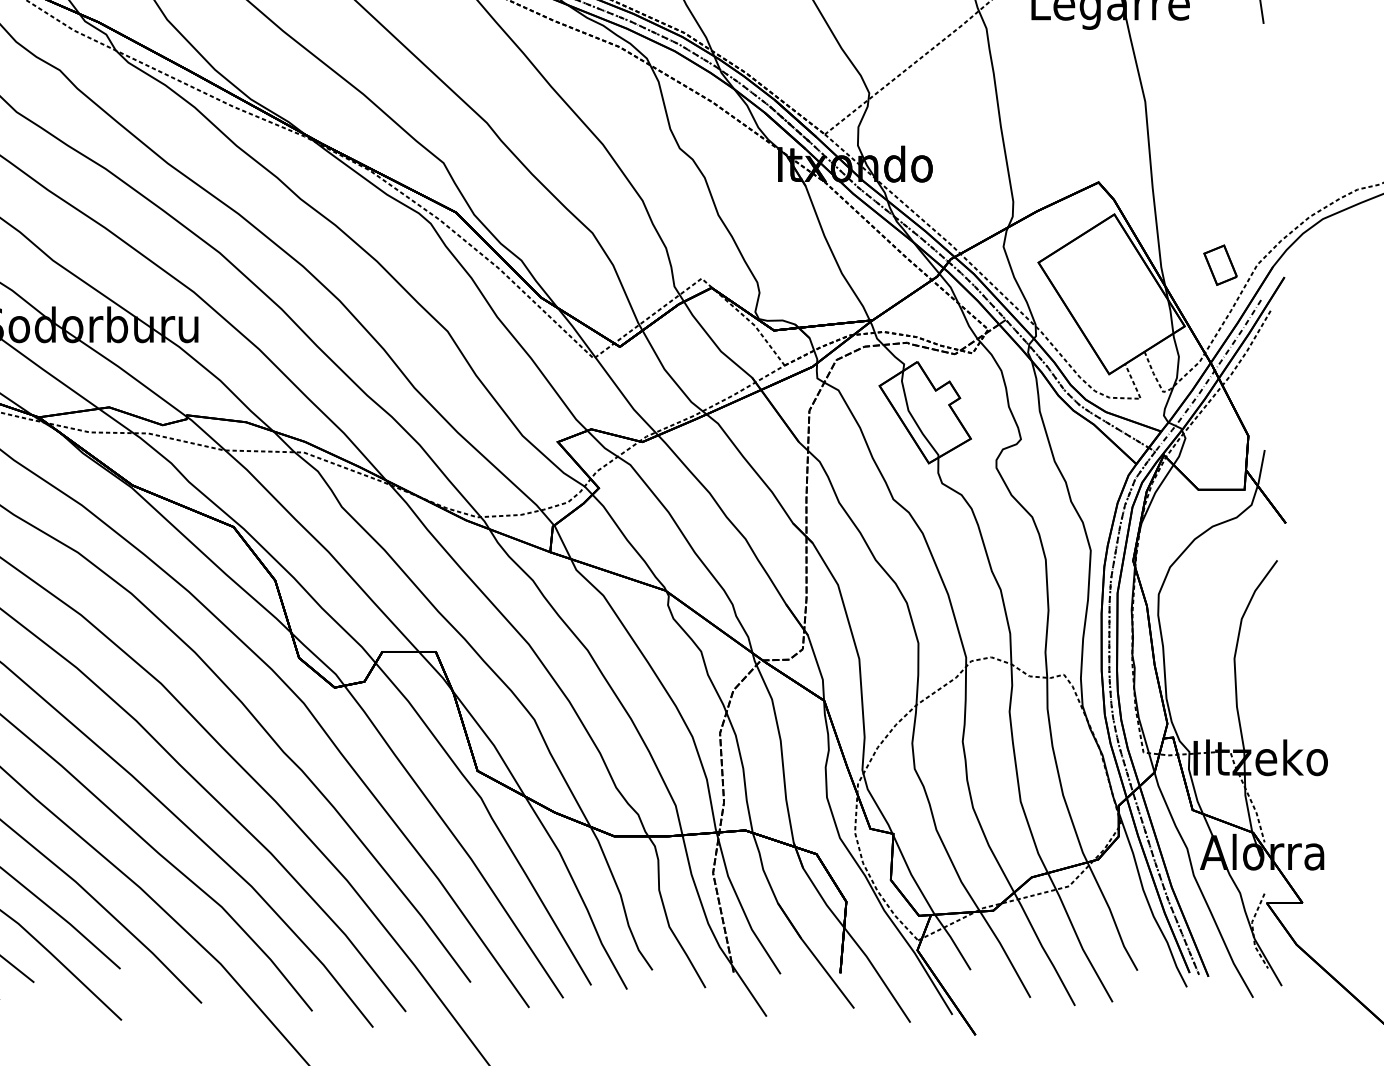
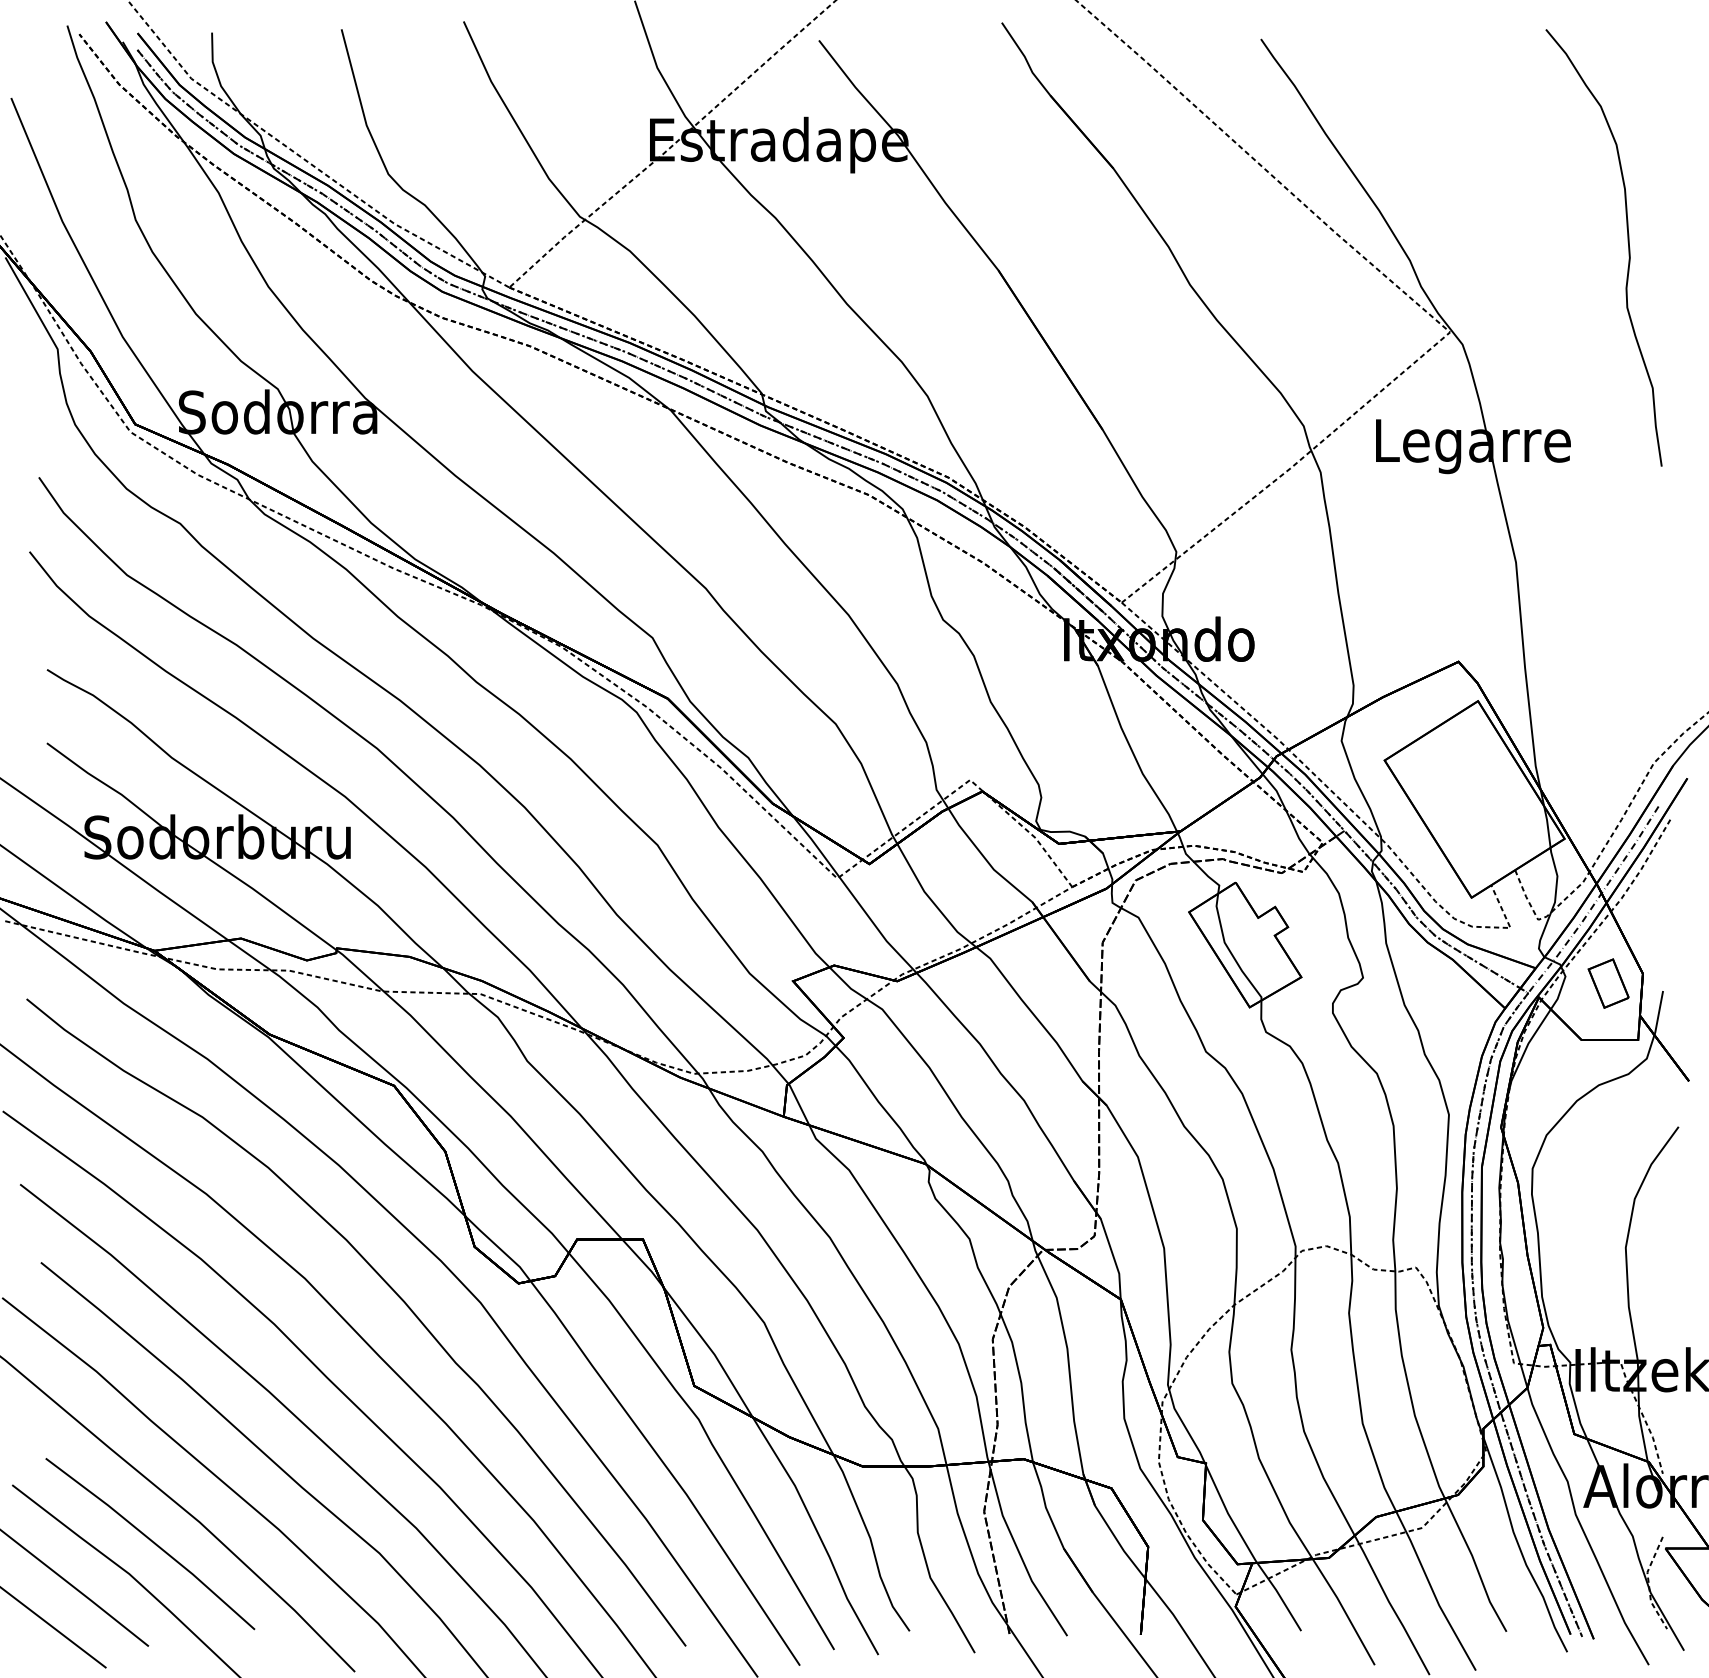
part: (1220, 265) -> (1608, 983), moved

